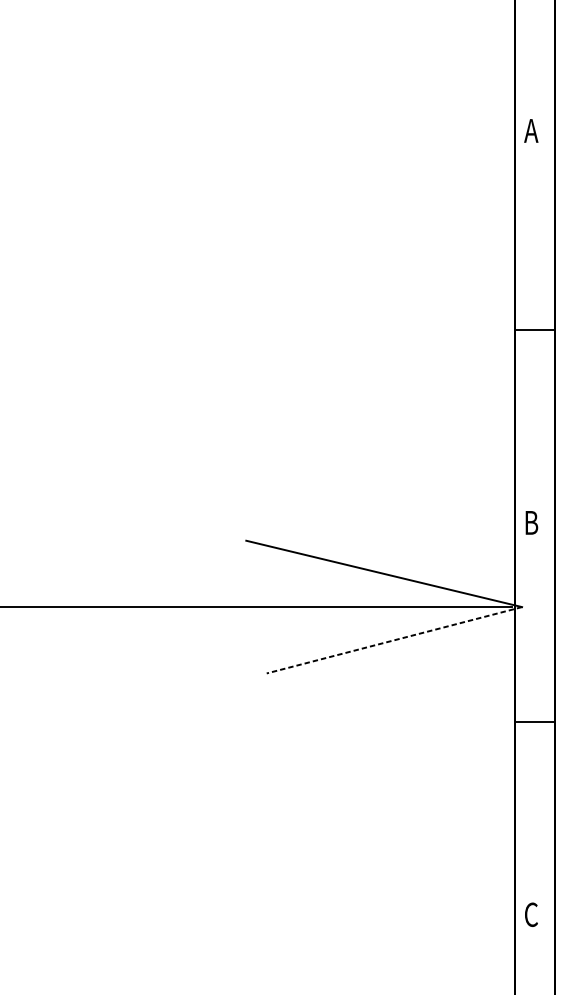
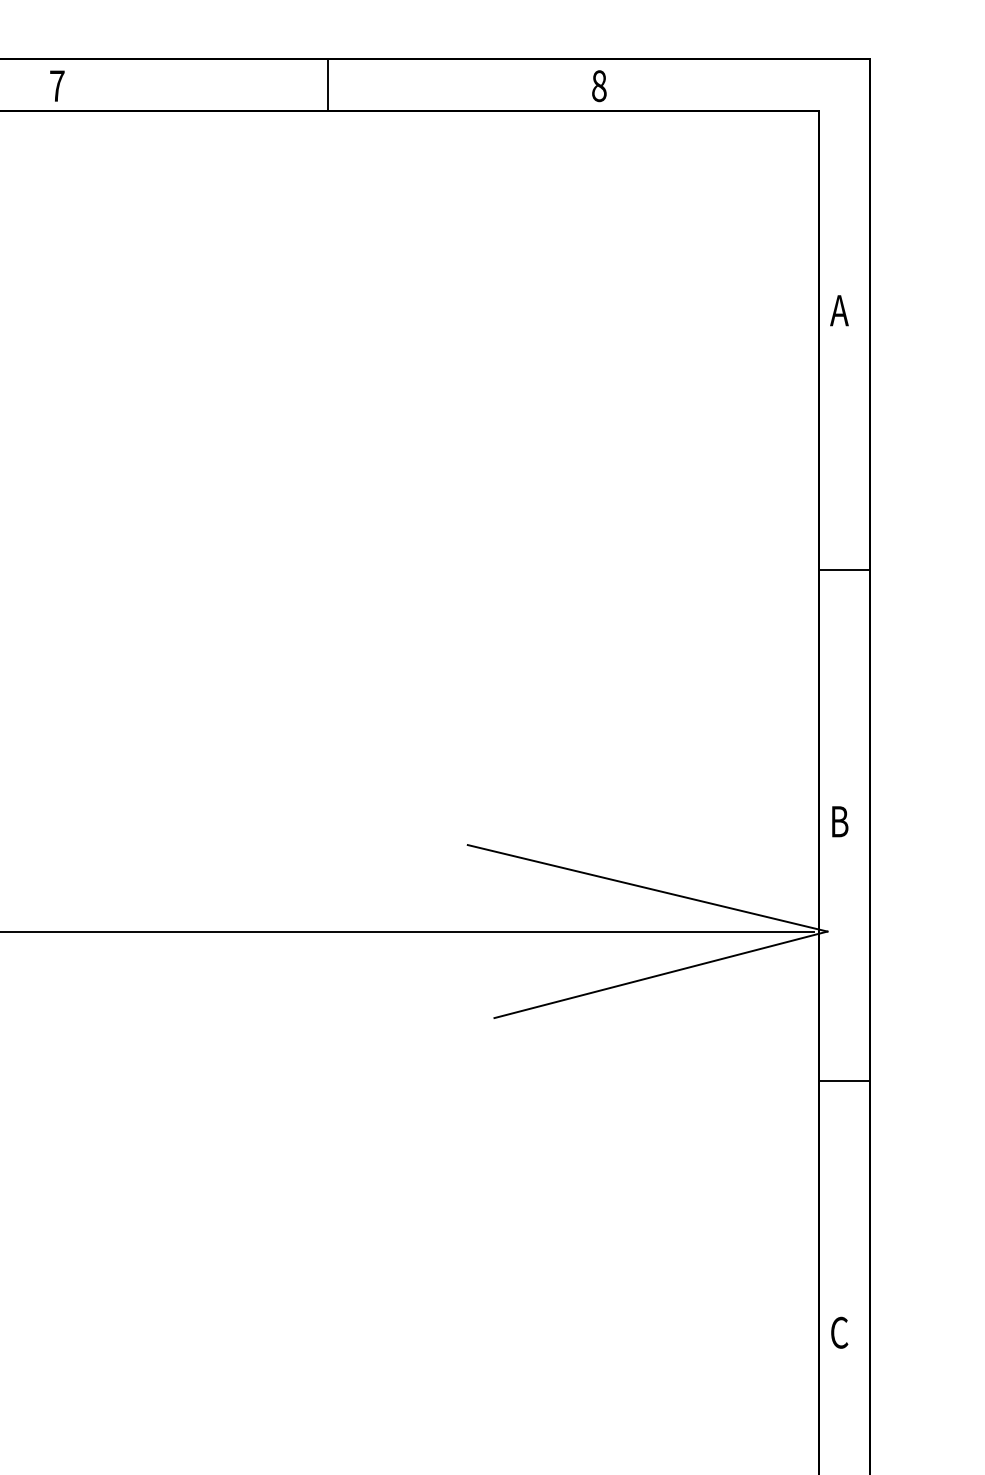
line: (394, 640) -> (660, 974), dashed -> solid

